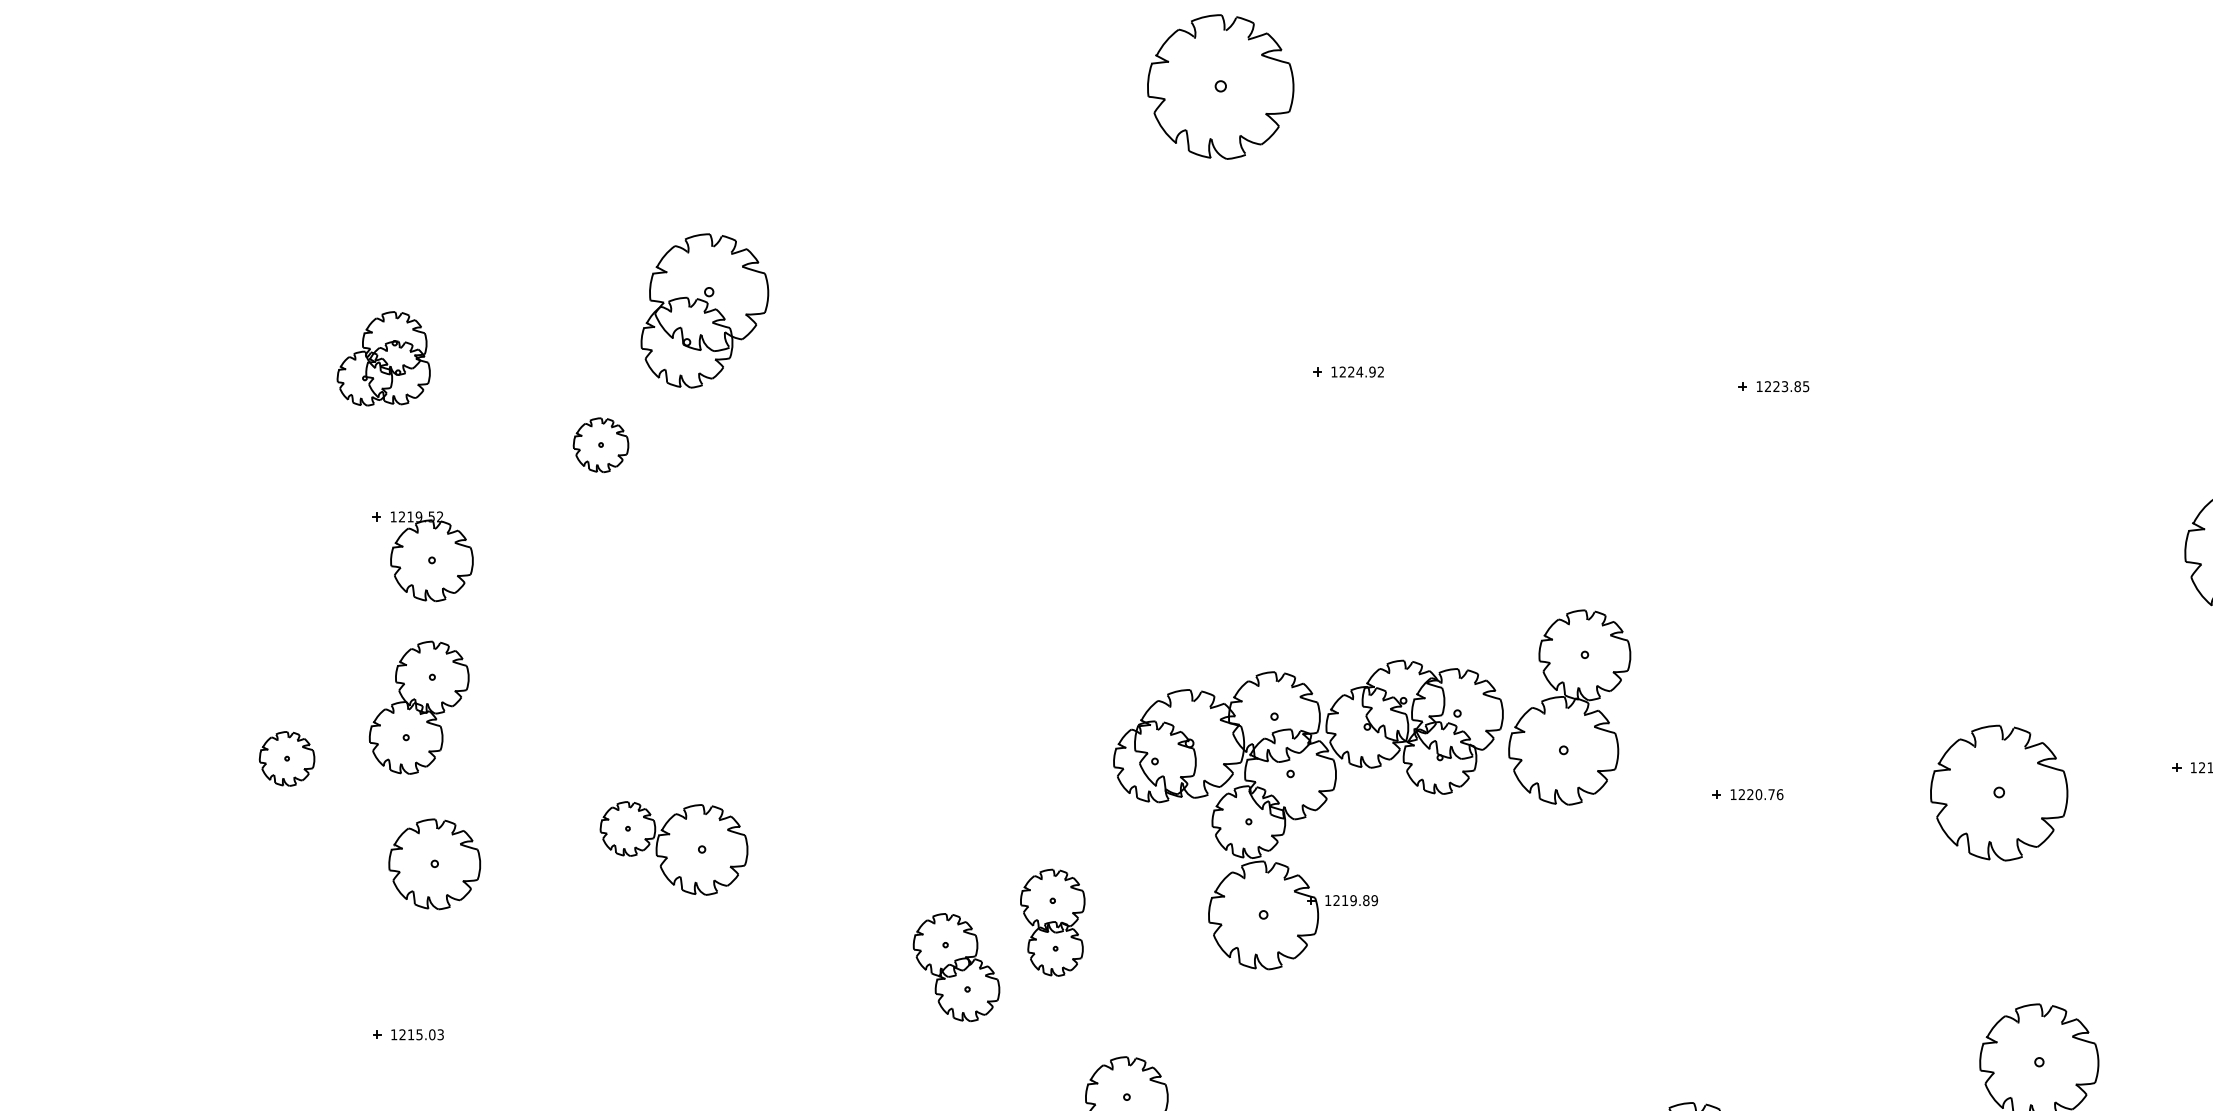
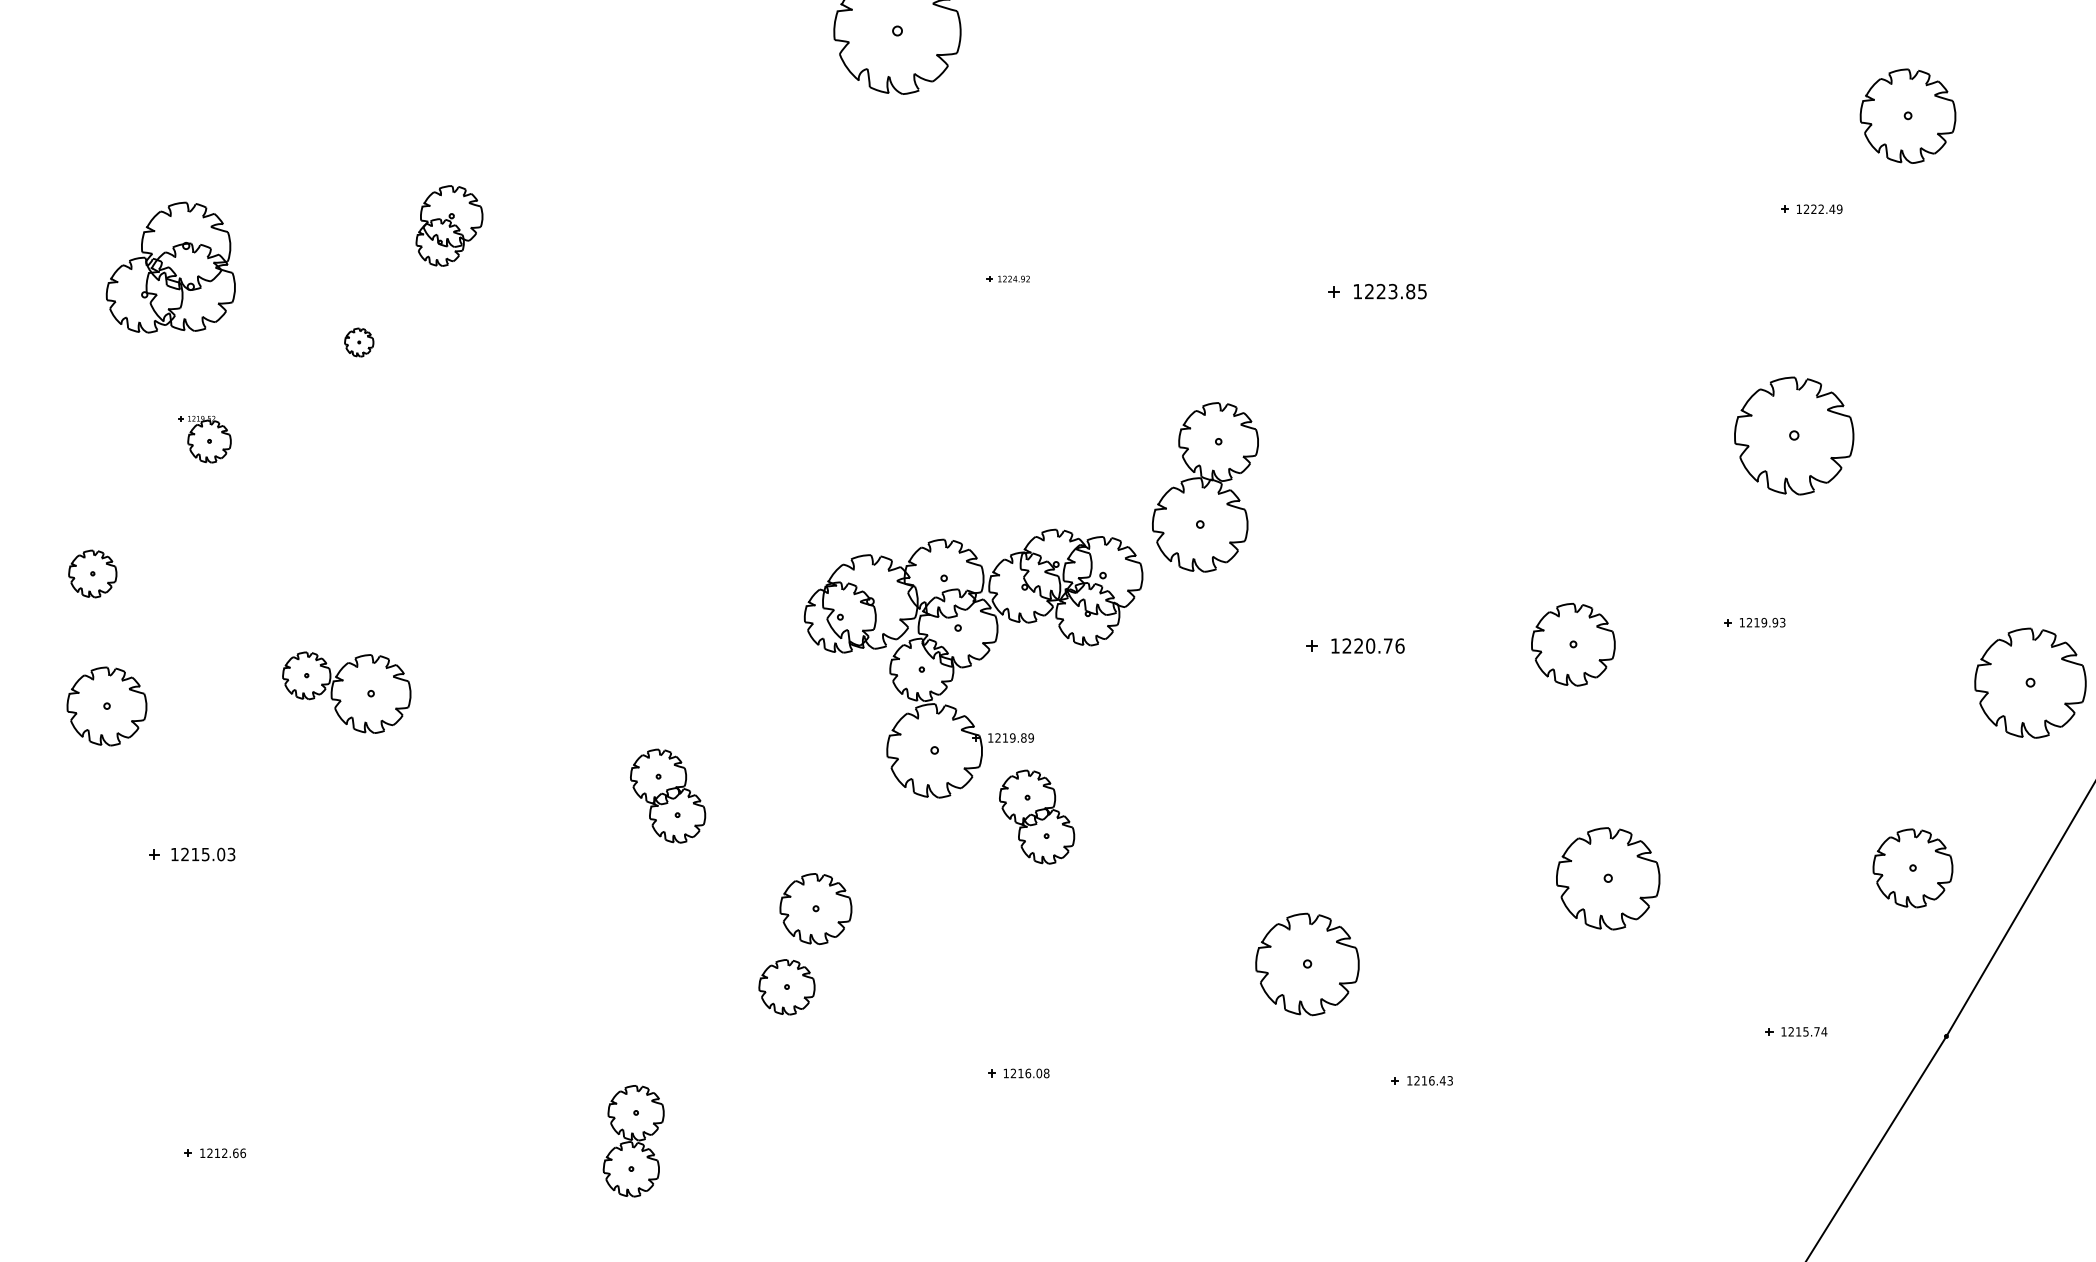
part: (704, 310) -> (449, 225), size x0.6
part: (383, 358) -> (170, 267), size x1.6
part: (1348, 371) -> (1008, 278), size x0.7
part: (1773, 386) -> (1377, 291), size x1.6
part: (600, 445) -> (358, 342), size x0.6
part: (422, 556) -> (204, 439), size x0.6
part: (419, 707) -> (201, 570), removed
part: (1569, 707) -> (1205, 487), moved
part: (286, 758) -> (92, 573), moved
part: (1999, 792) -> (1573, 644), size x0.7
part: (1747, 794) -> (1354, 645), size x1.6
part: (673, 848) -> (346, 692), moved
part: (434, 864) -> (106, 706), moved
part: (1052, 923) -> (751, 757), removed
part: (1382, 990) -> (1037, 816), added
part: (407, 1034) -> (191, 854), size x1.4

